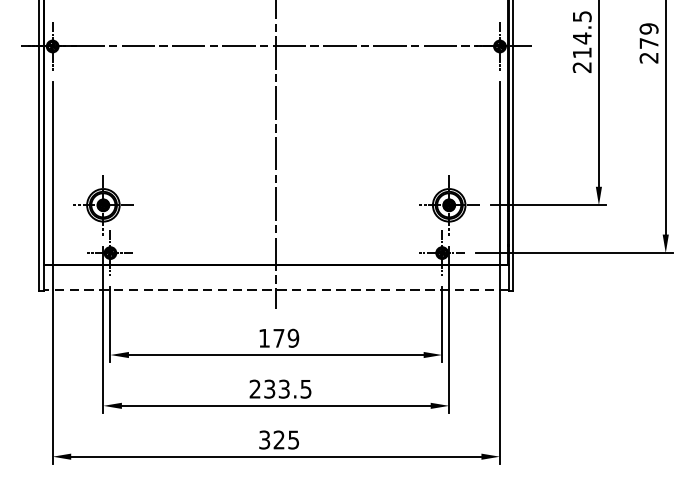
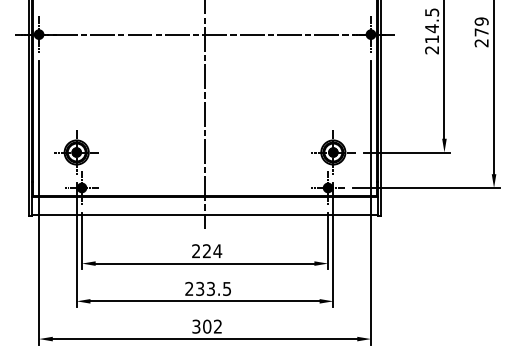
line: (276, 290) -> (205, 215), dashed -> solid
text: (279, 338) -> (207, 251), 179 -> 224
text: (286, 439) -> (212, 326), 325 -> 302

